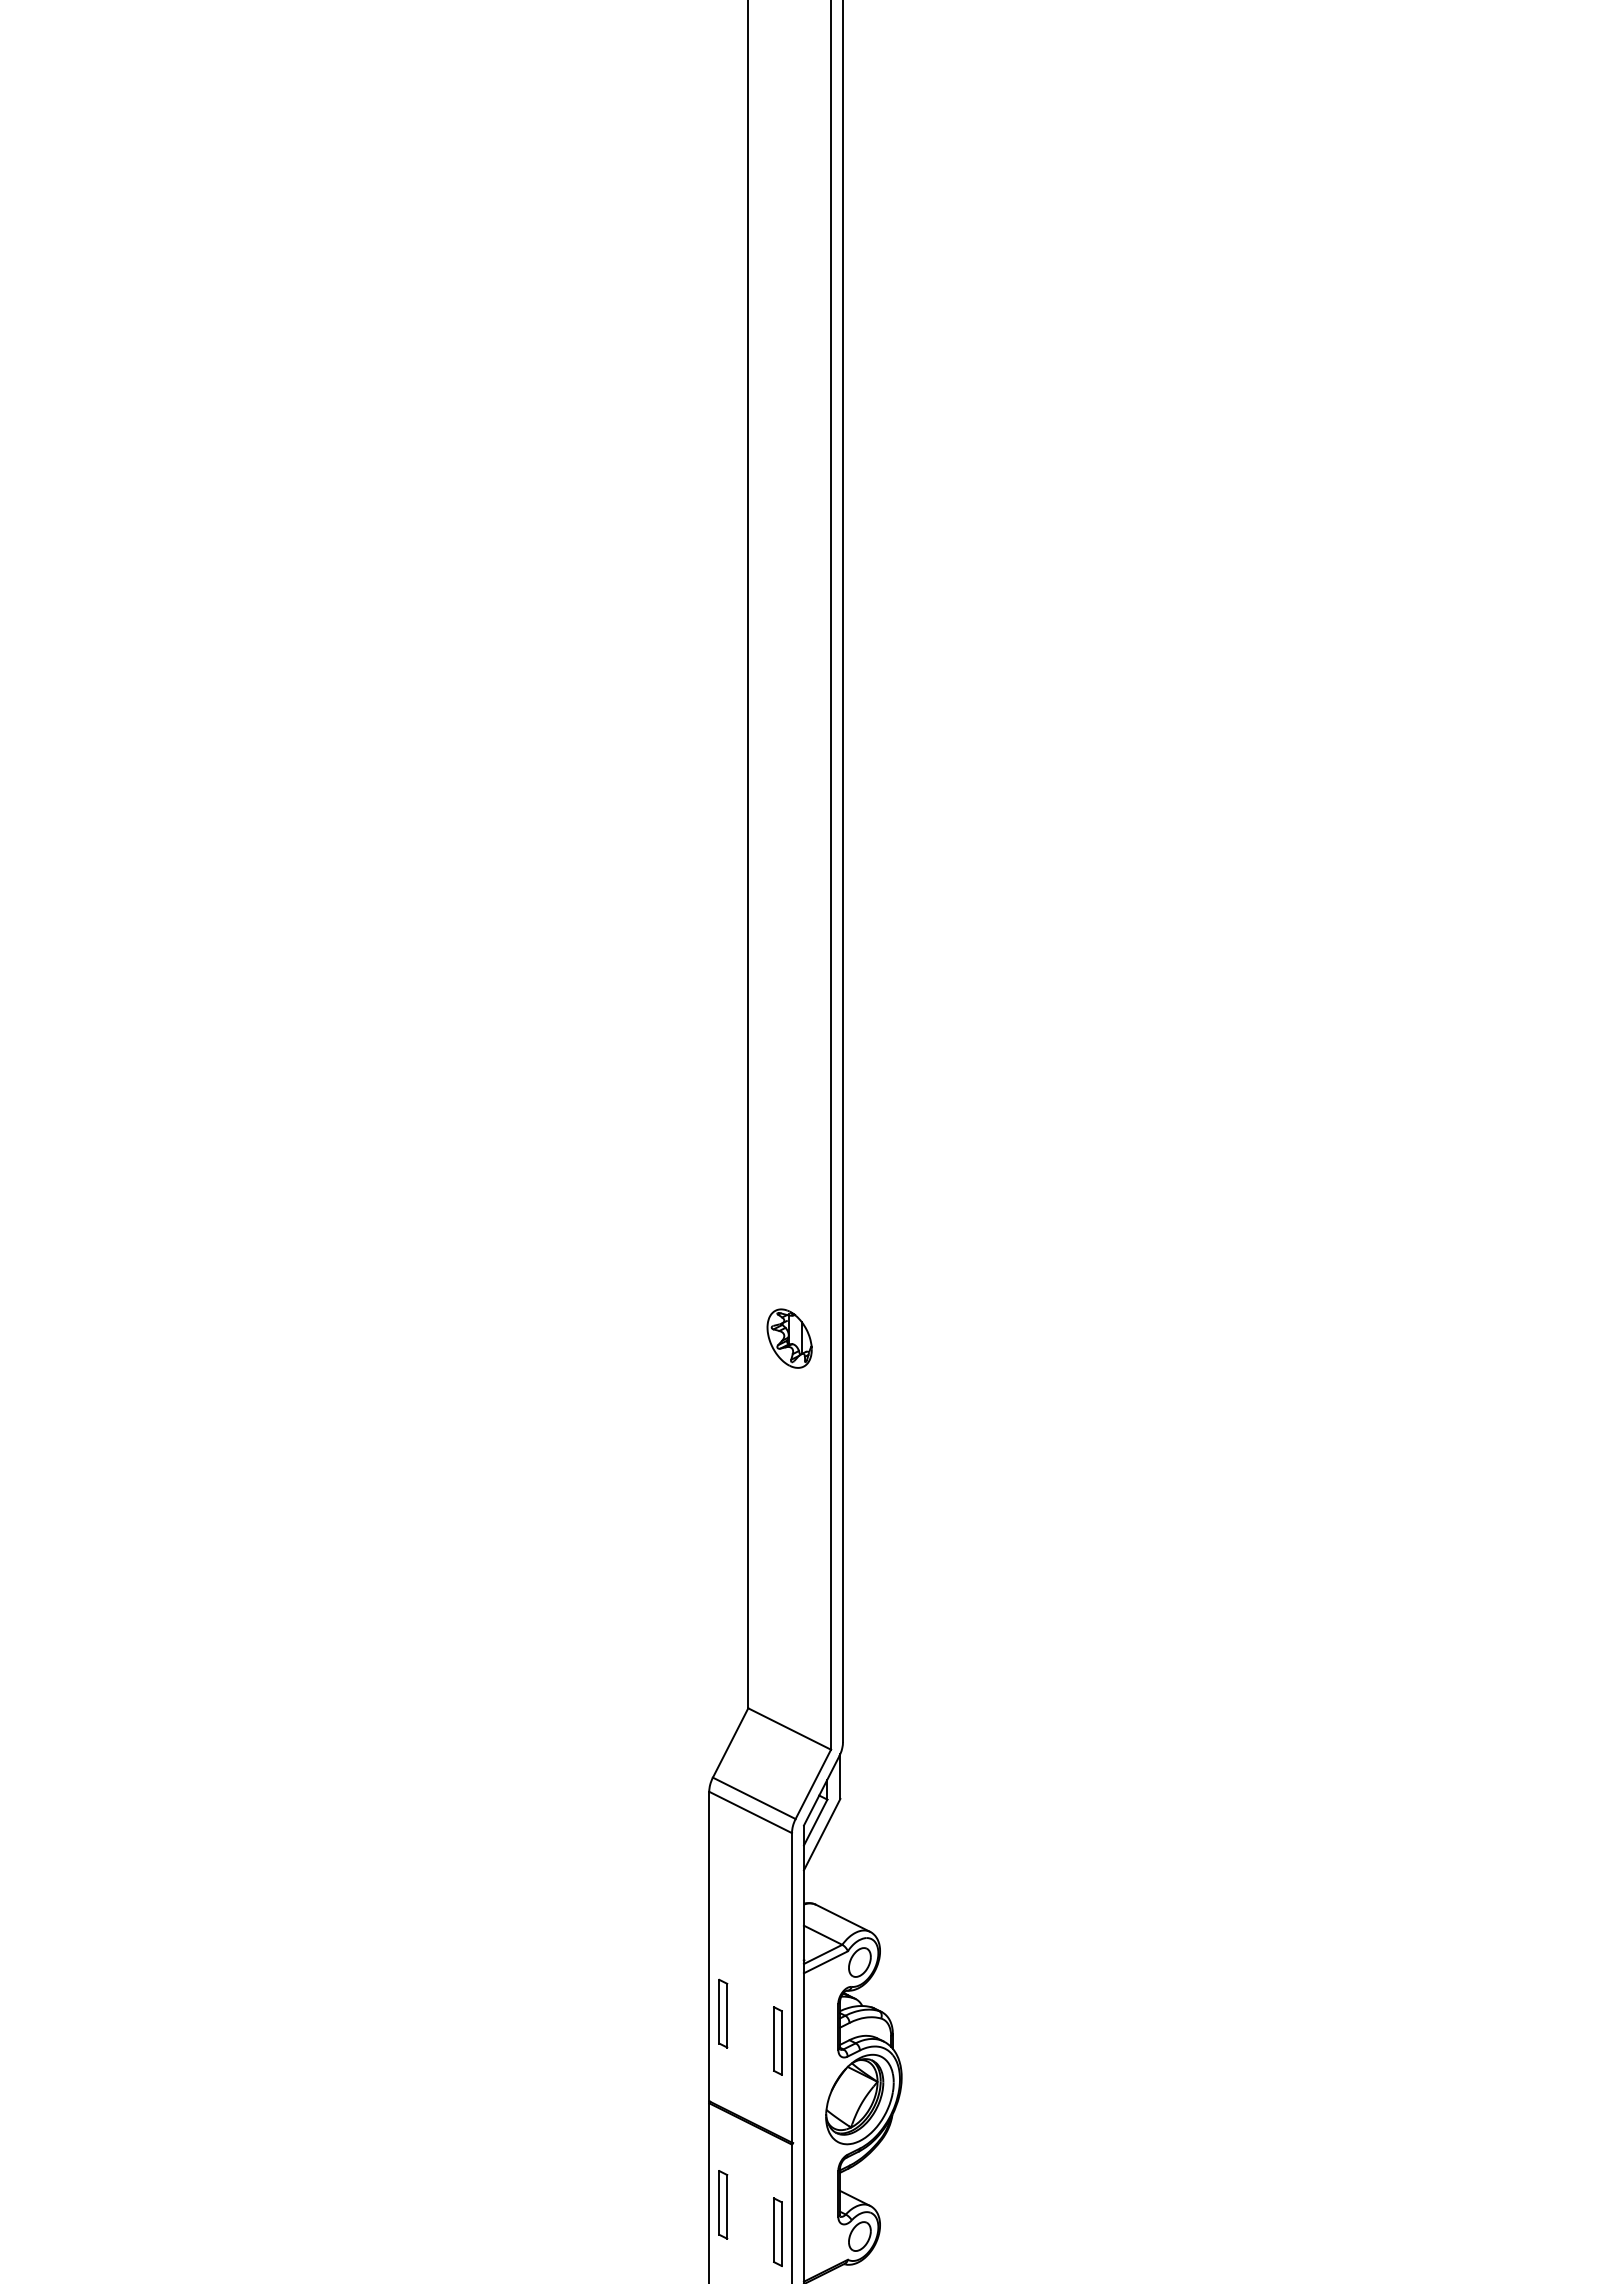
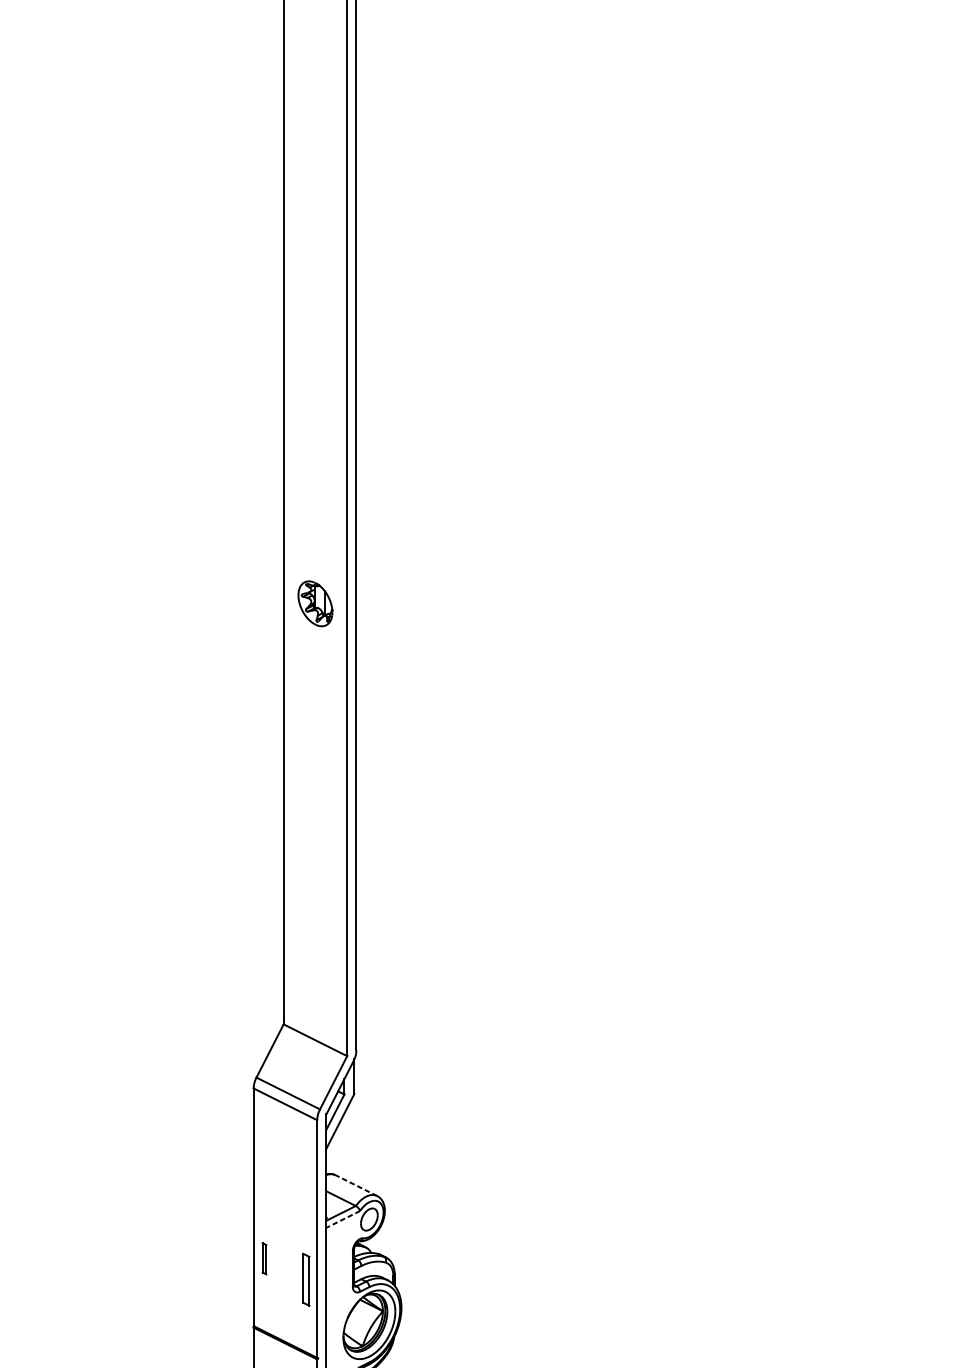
part: (789, 1338) -> (315, 603), moved
line: (842, 1918) -> (356, 1185), solid -> dashed
line: (825, 1962) -> (342, 1219), solid -> dashed
part: (723, 2013) -> (264, 1258), size x0.6

